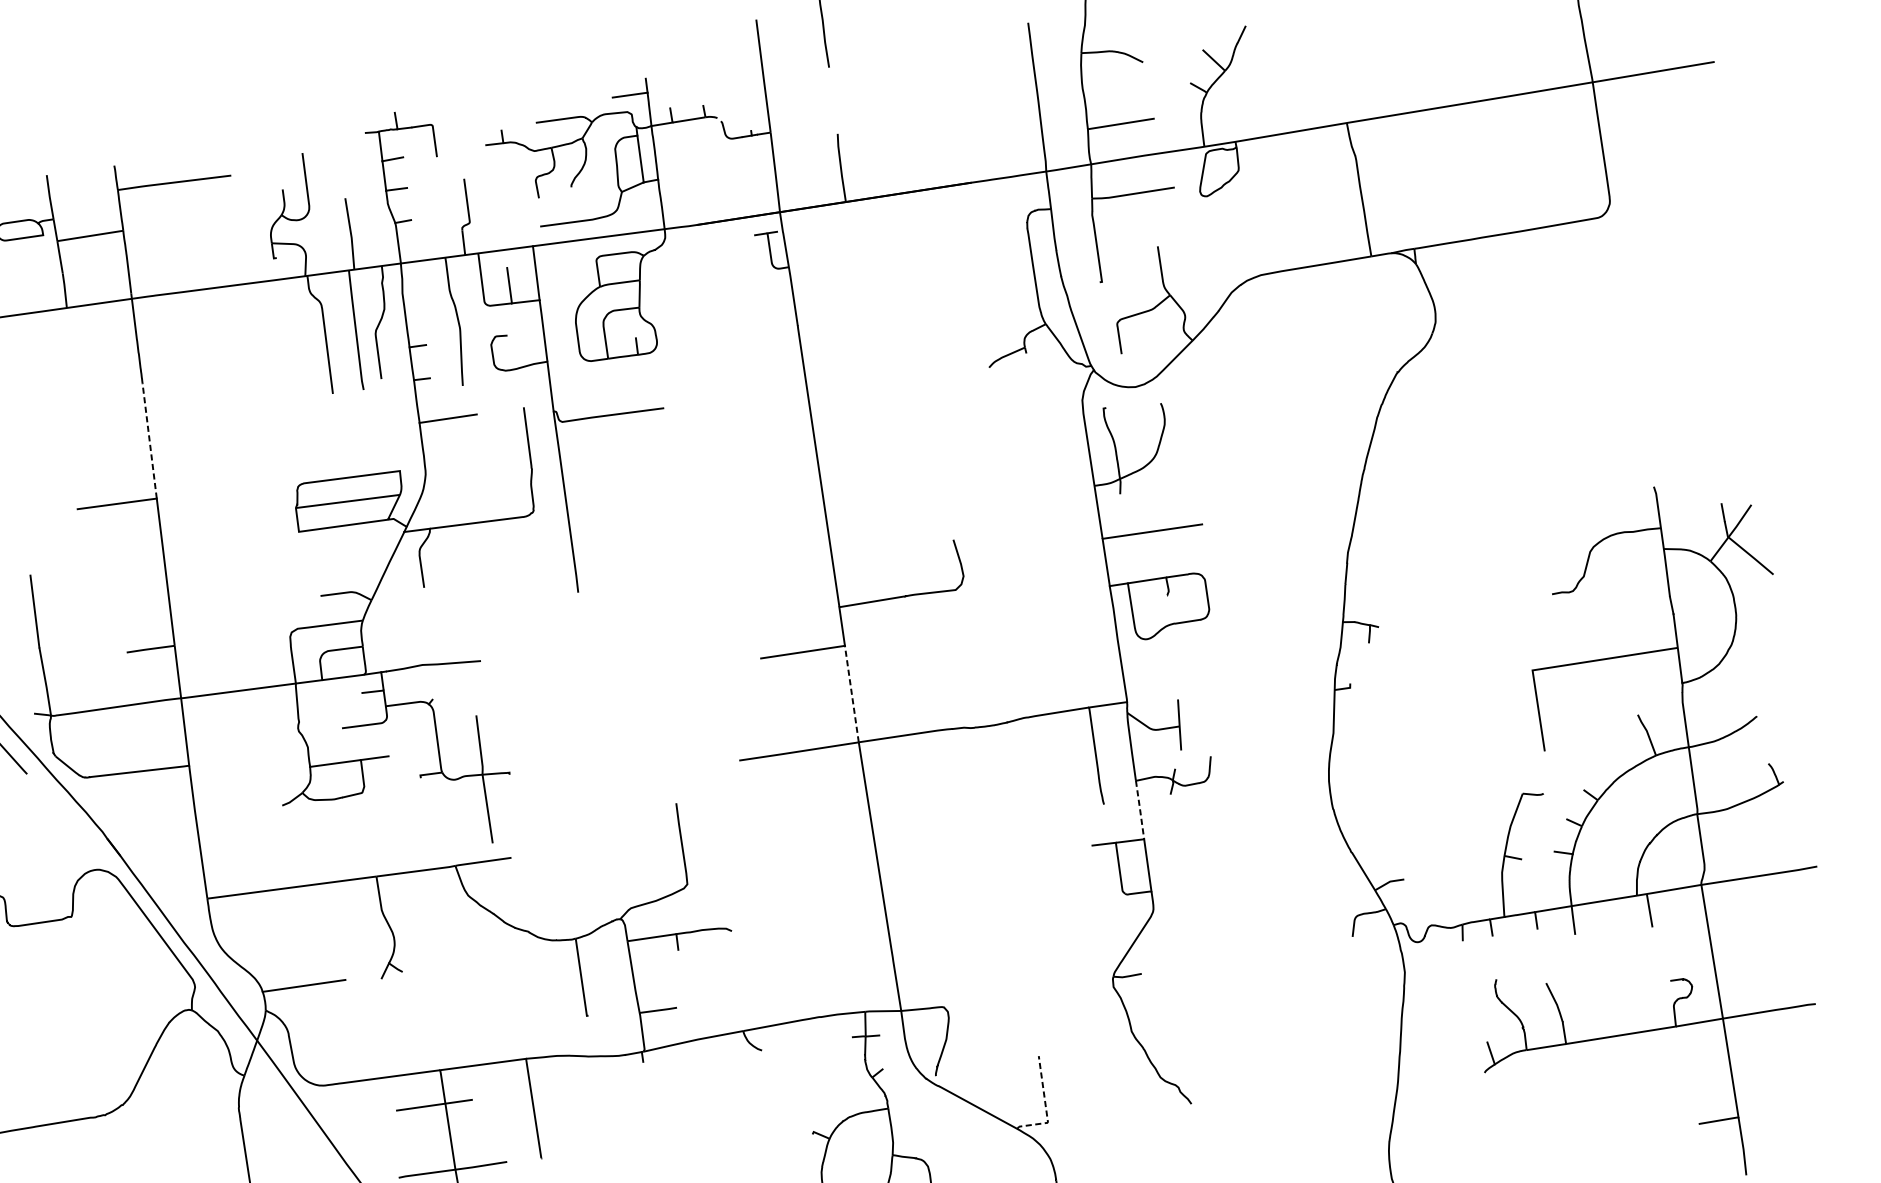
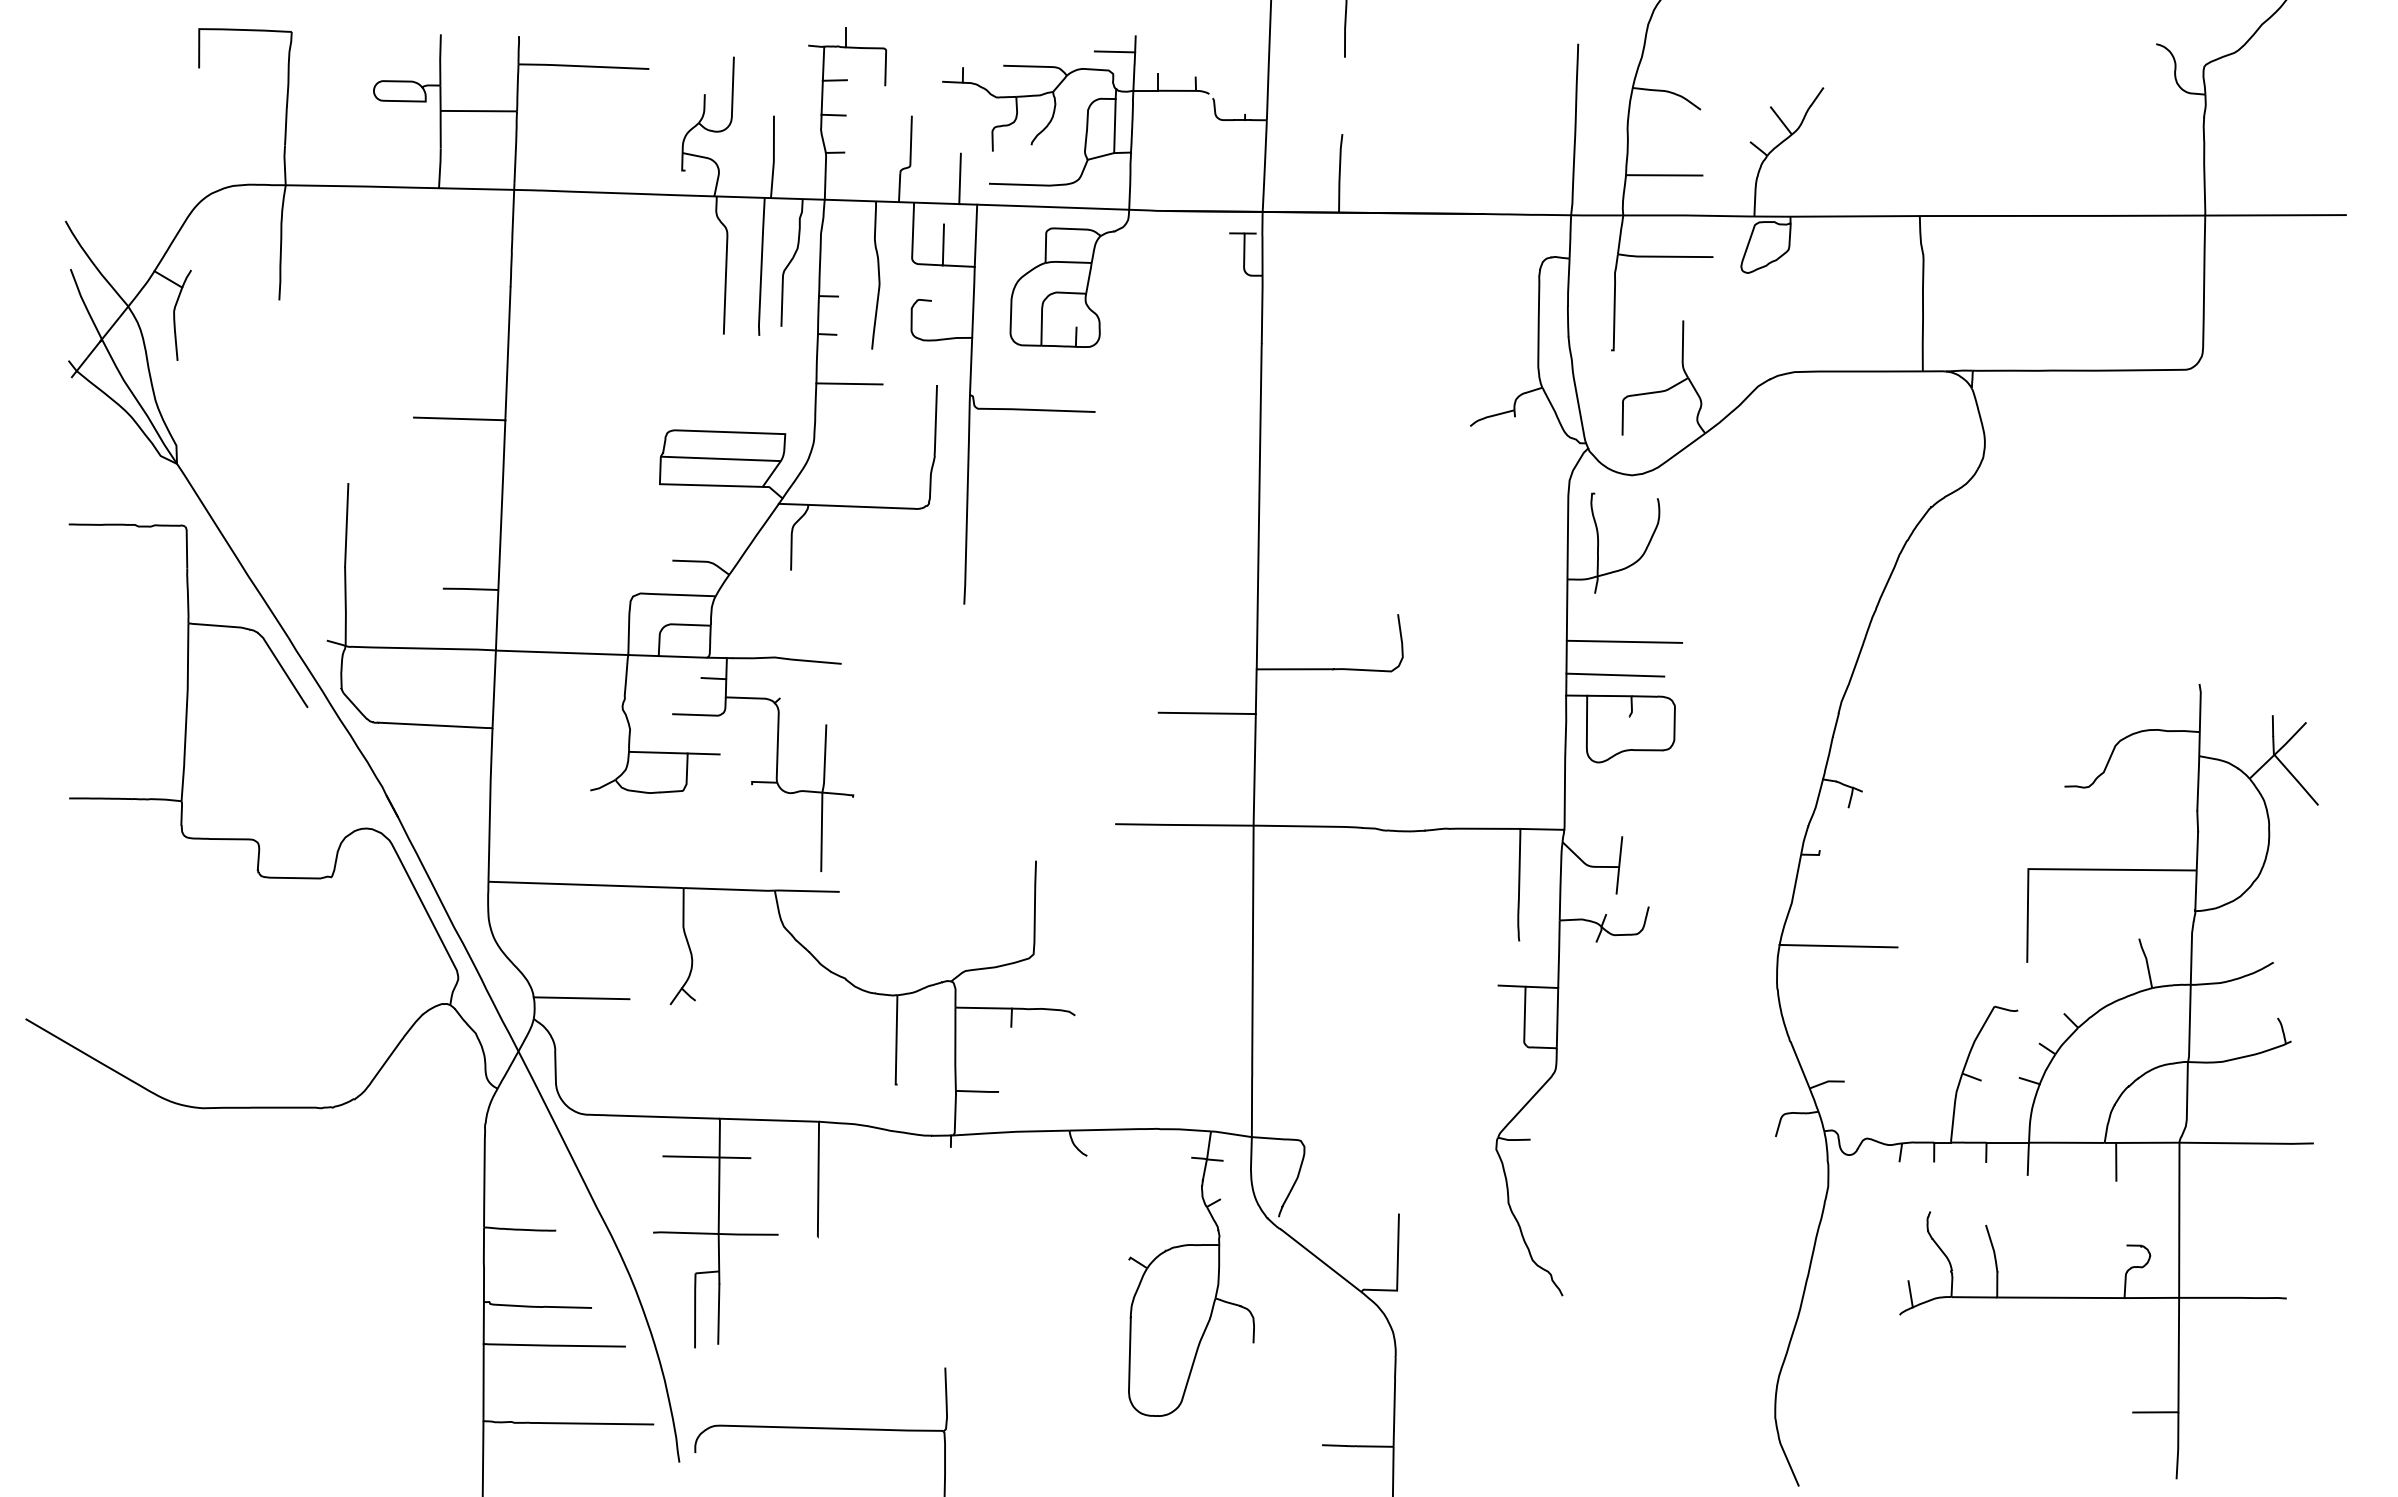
line: (514, 226) -> (959, 178), added
line: (149, 440) -> (507, 353), dashed -> solid
line: (1149, 561) -> (1615, 674), added
line: (851, 694) -> (1254, 770), dashed -> solid
line: (1379, 763) -> (1838, 945), added
line: (1140, 810) -> (1559, 954), dashed -> solid
line: (1045, 1106) -> (1397, 1271), dashed -> solid

